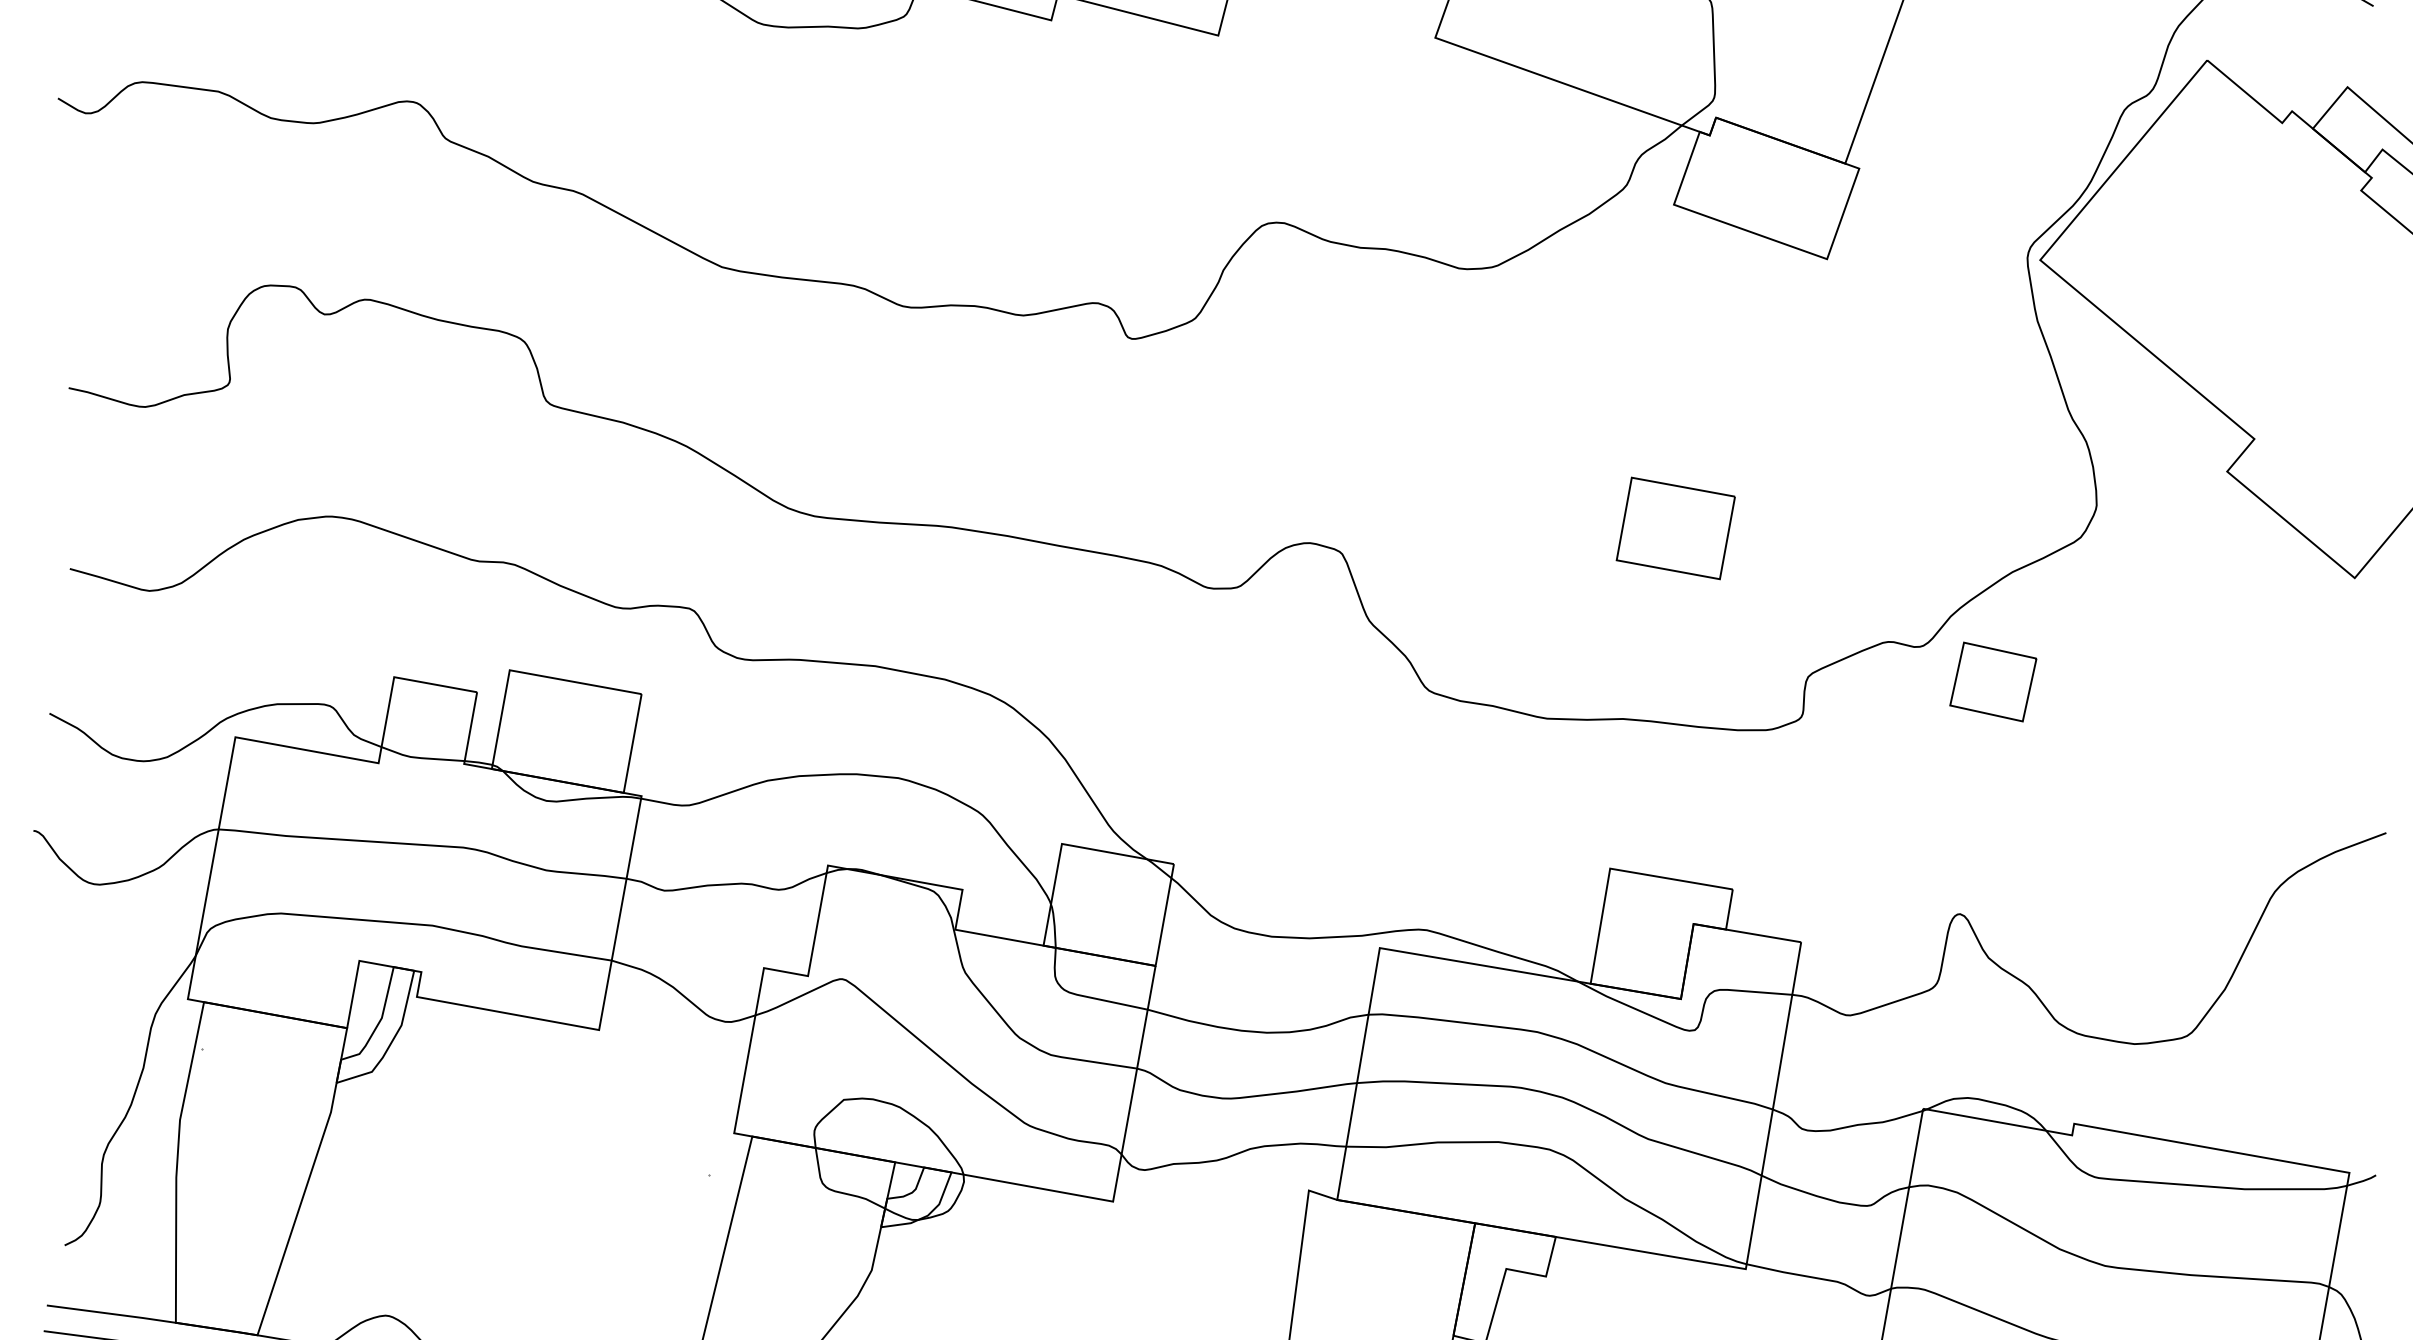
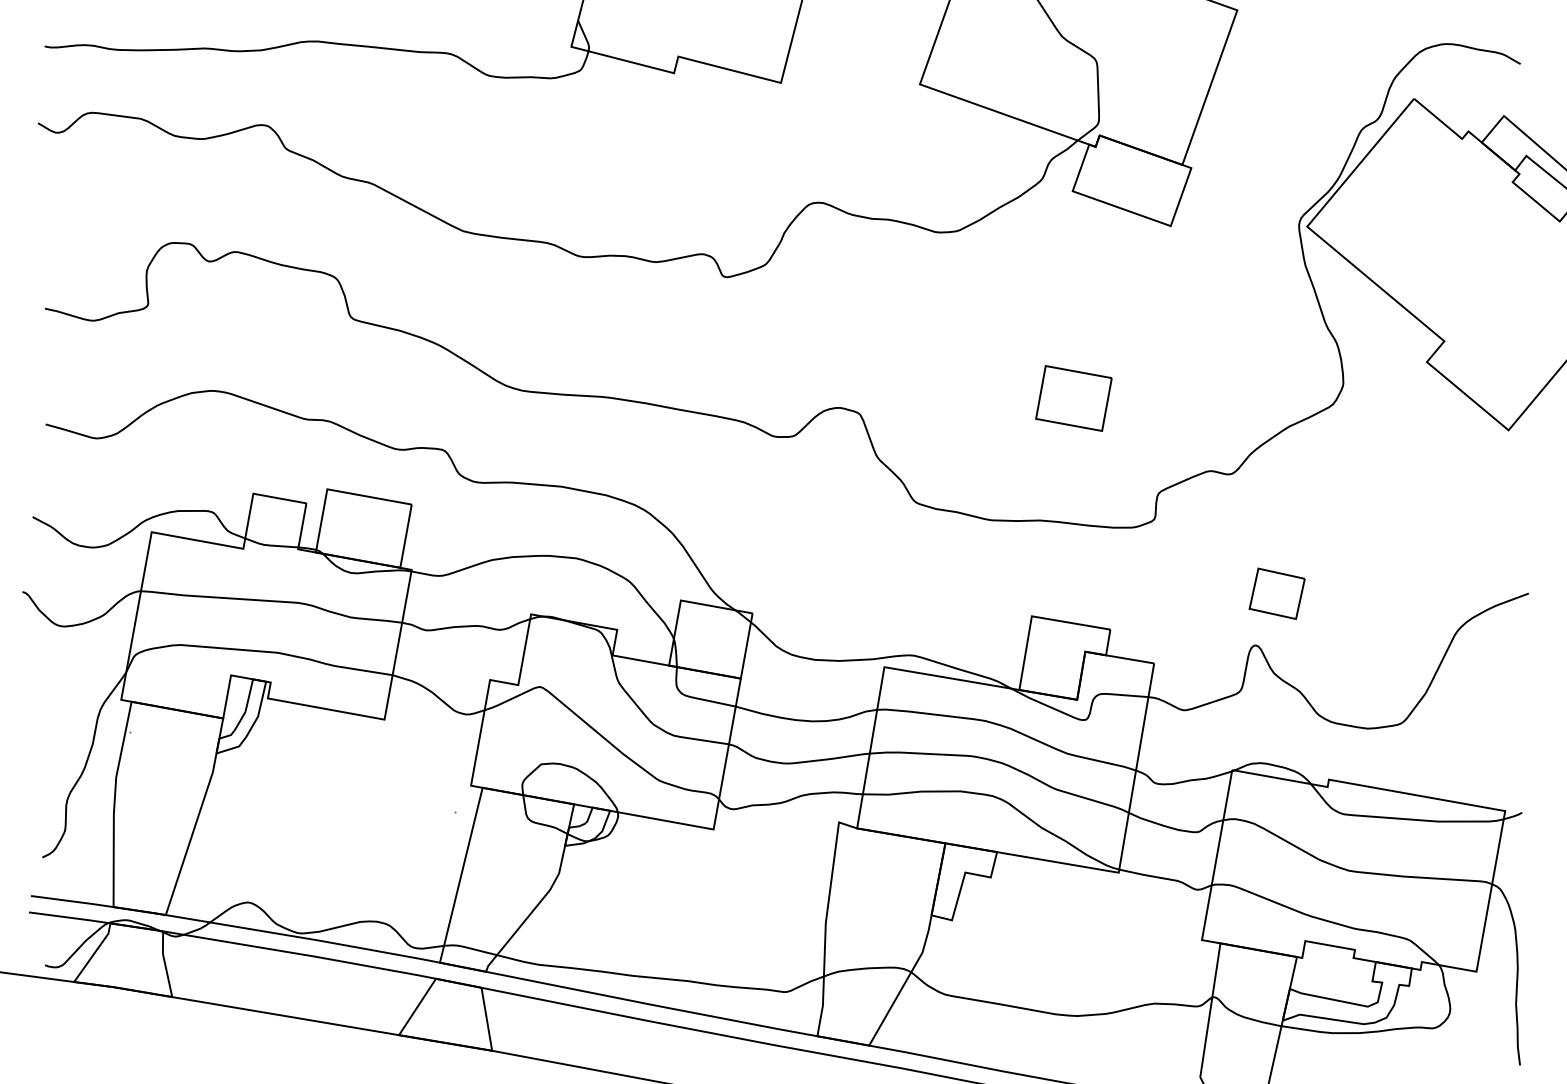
part: (1992, 681) -> (1276, 593), moved

